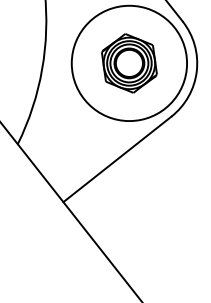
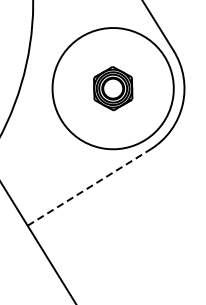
part: (129, 63) -> (113, 88), size x0.7
line: (117, 159) -> (89, 187), solid -> dashed

